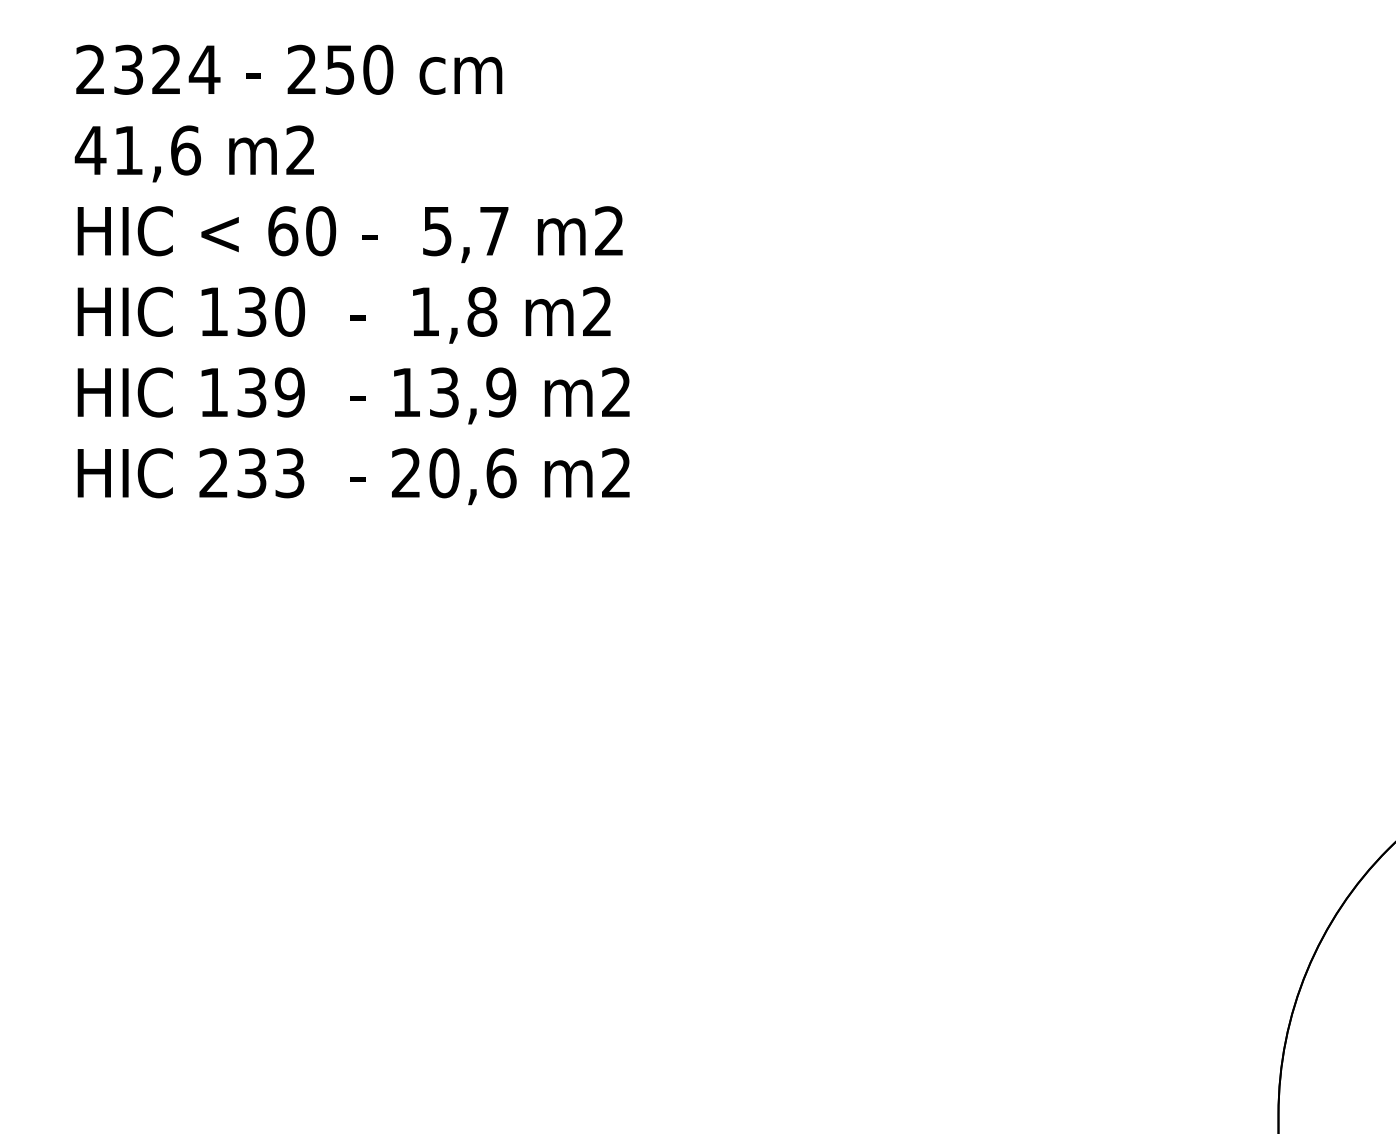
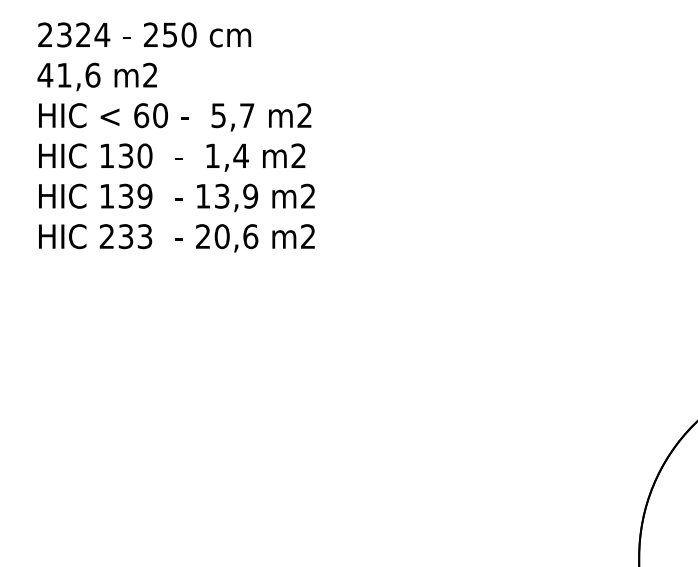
text: (480, 310) -> (240, 155), 1,8 -> 1,4

